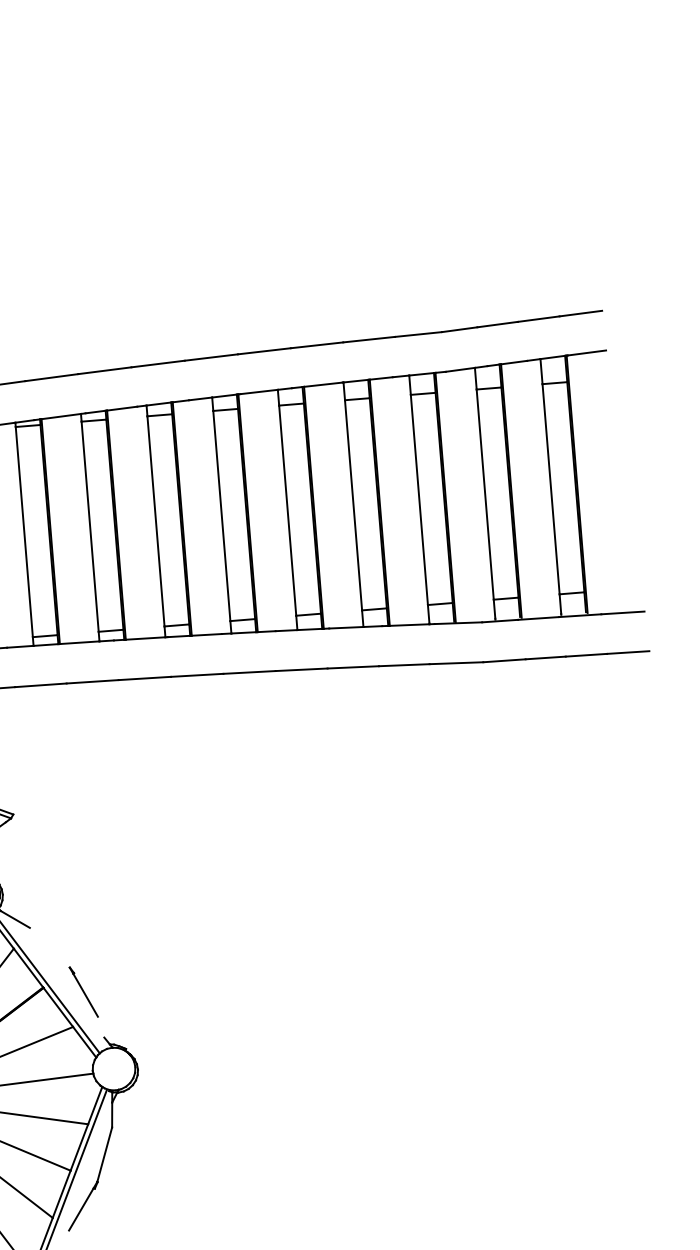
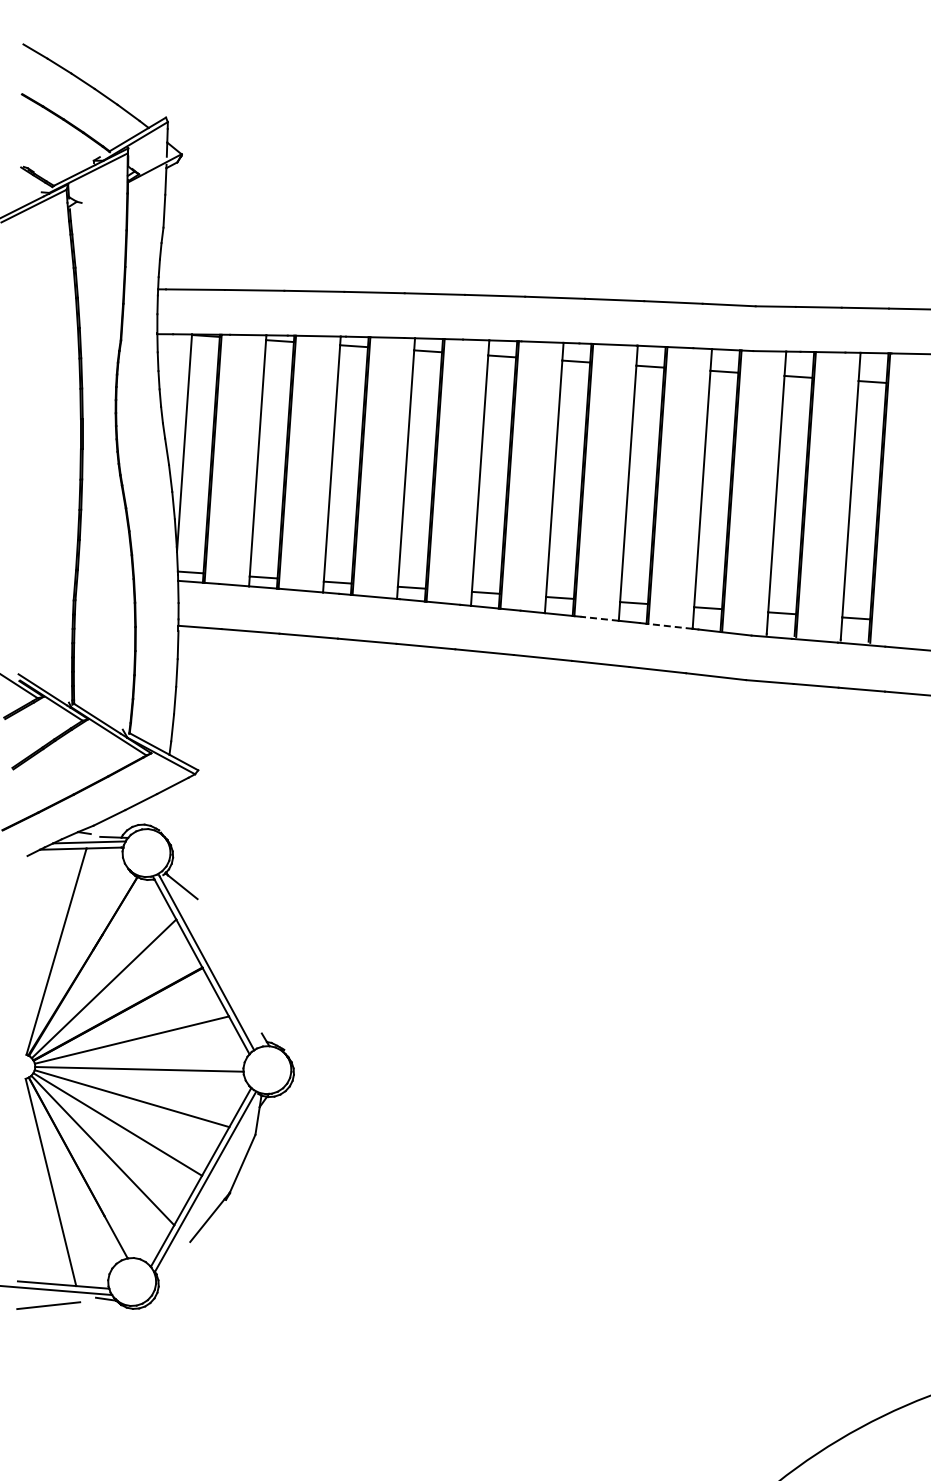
line: (408, 625) -> (669, 626), solid -> dashed
line: (346, 627) -> (599, 618), solid -> dashed
part: (83, 992) -> (246, 979), removed

